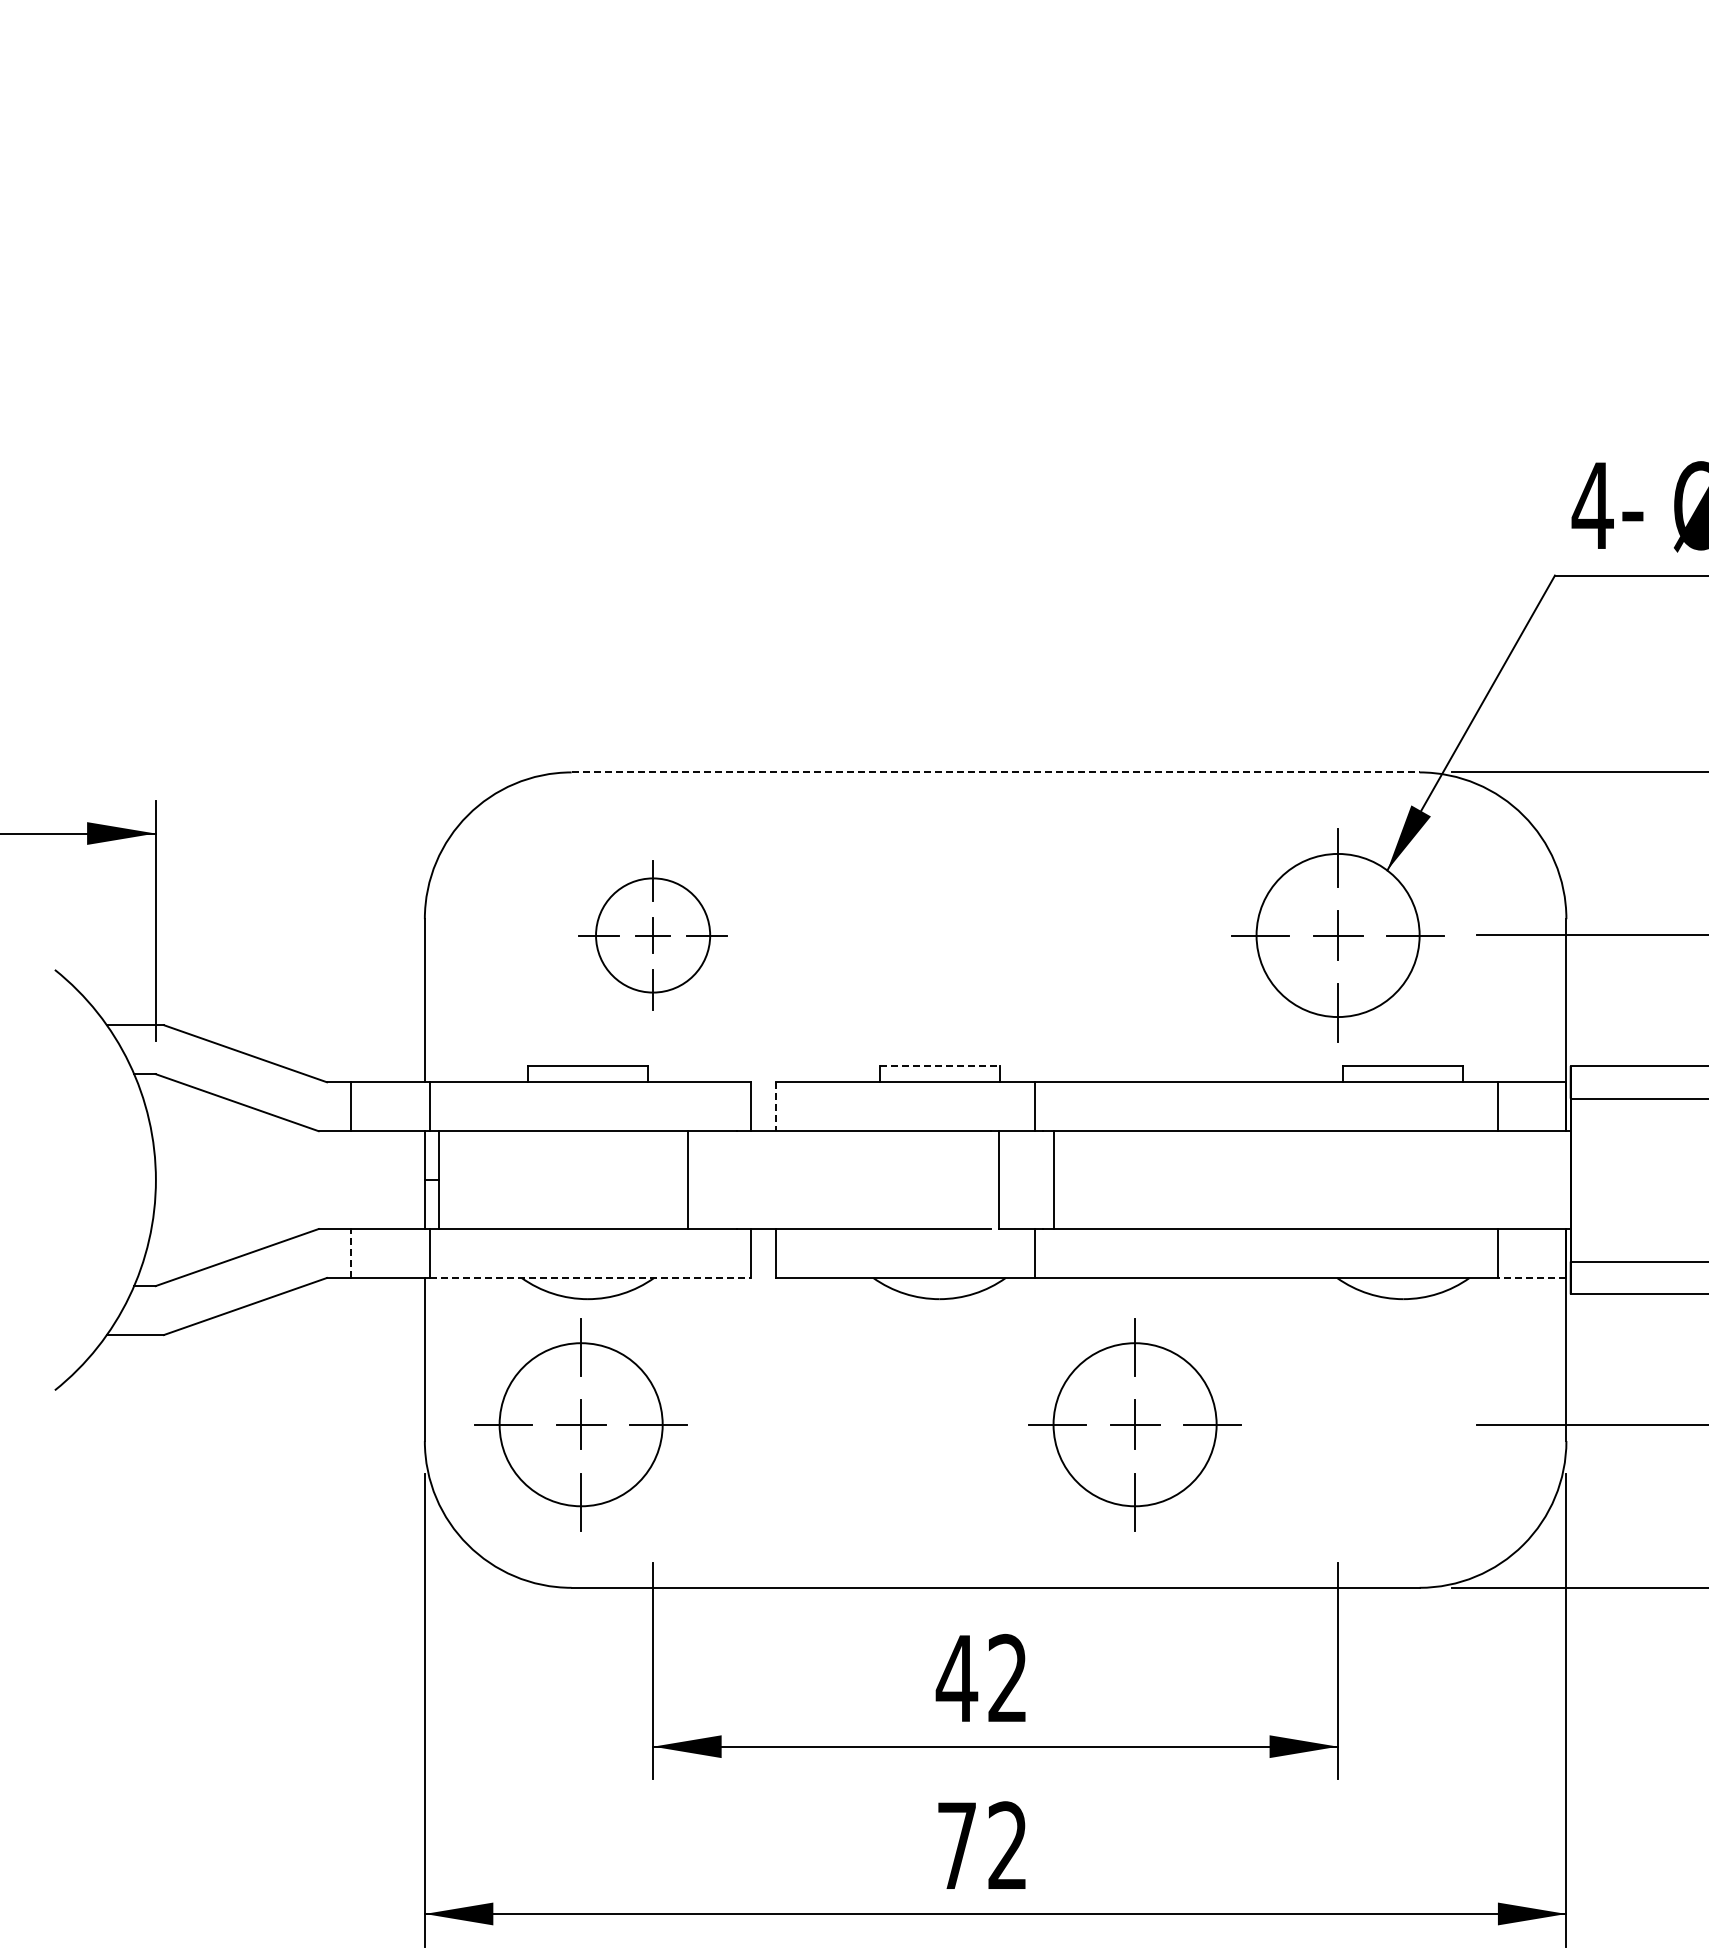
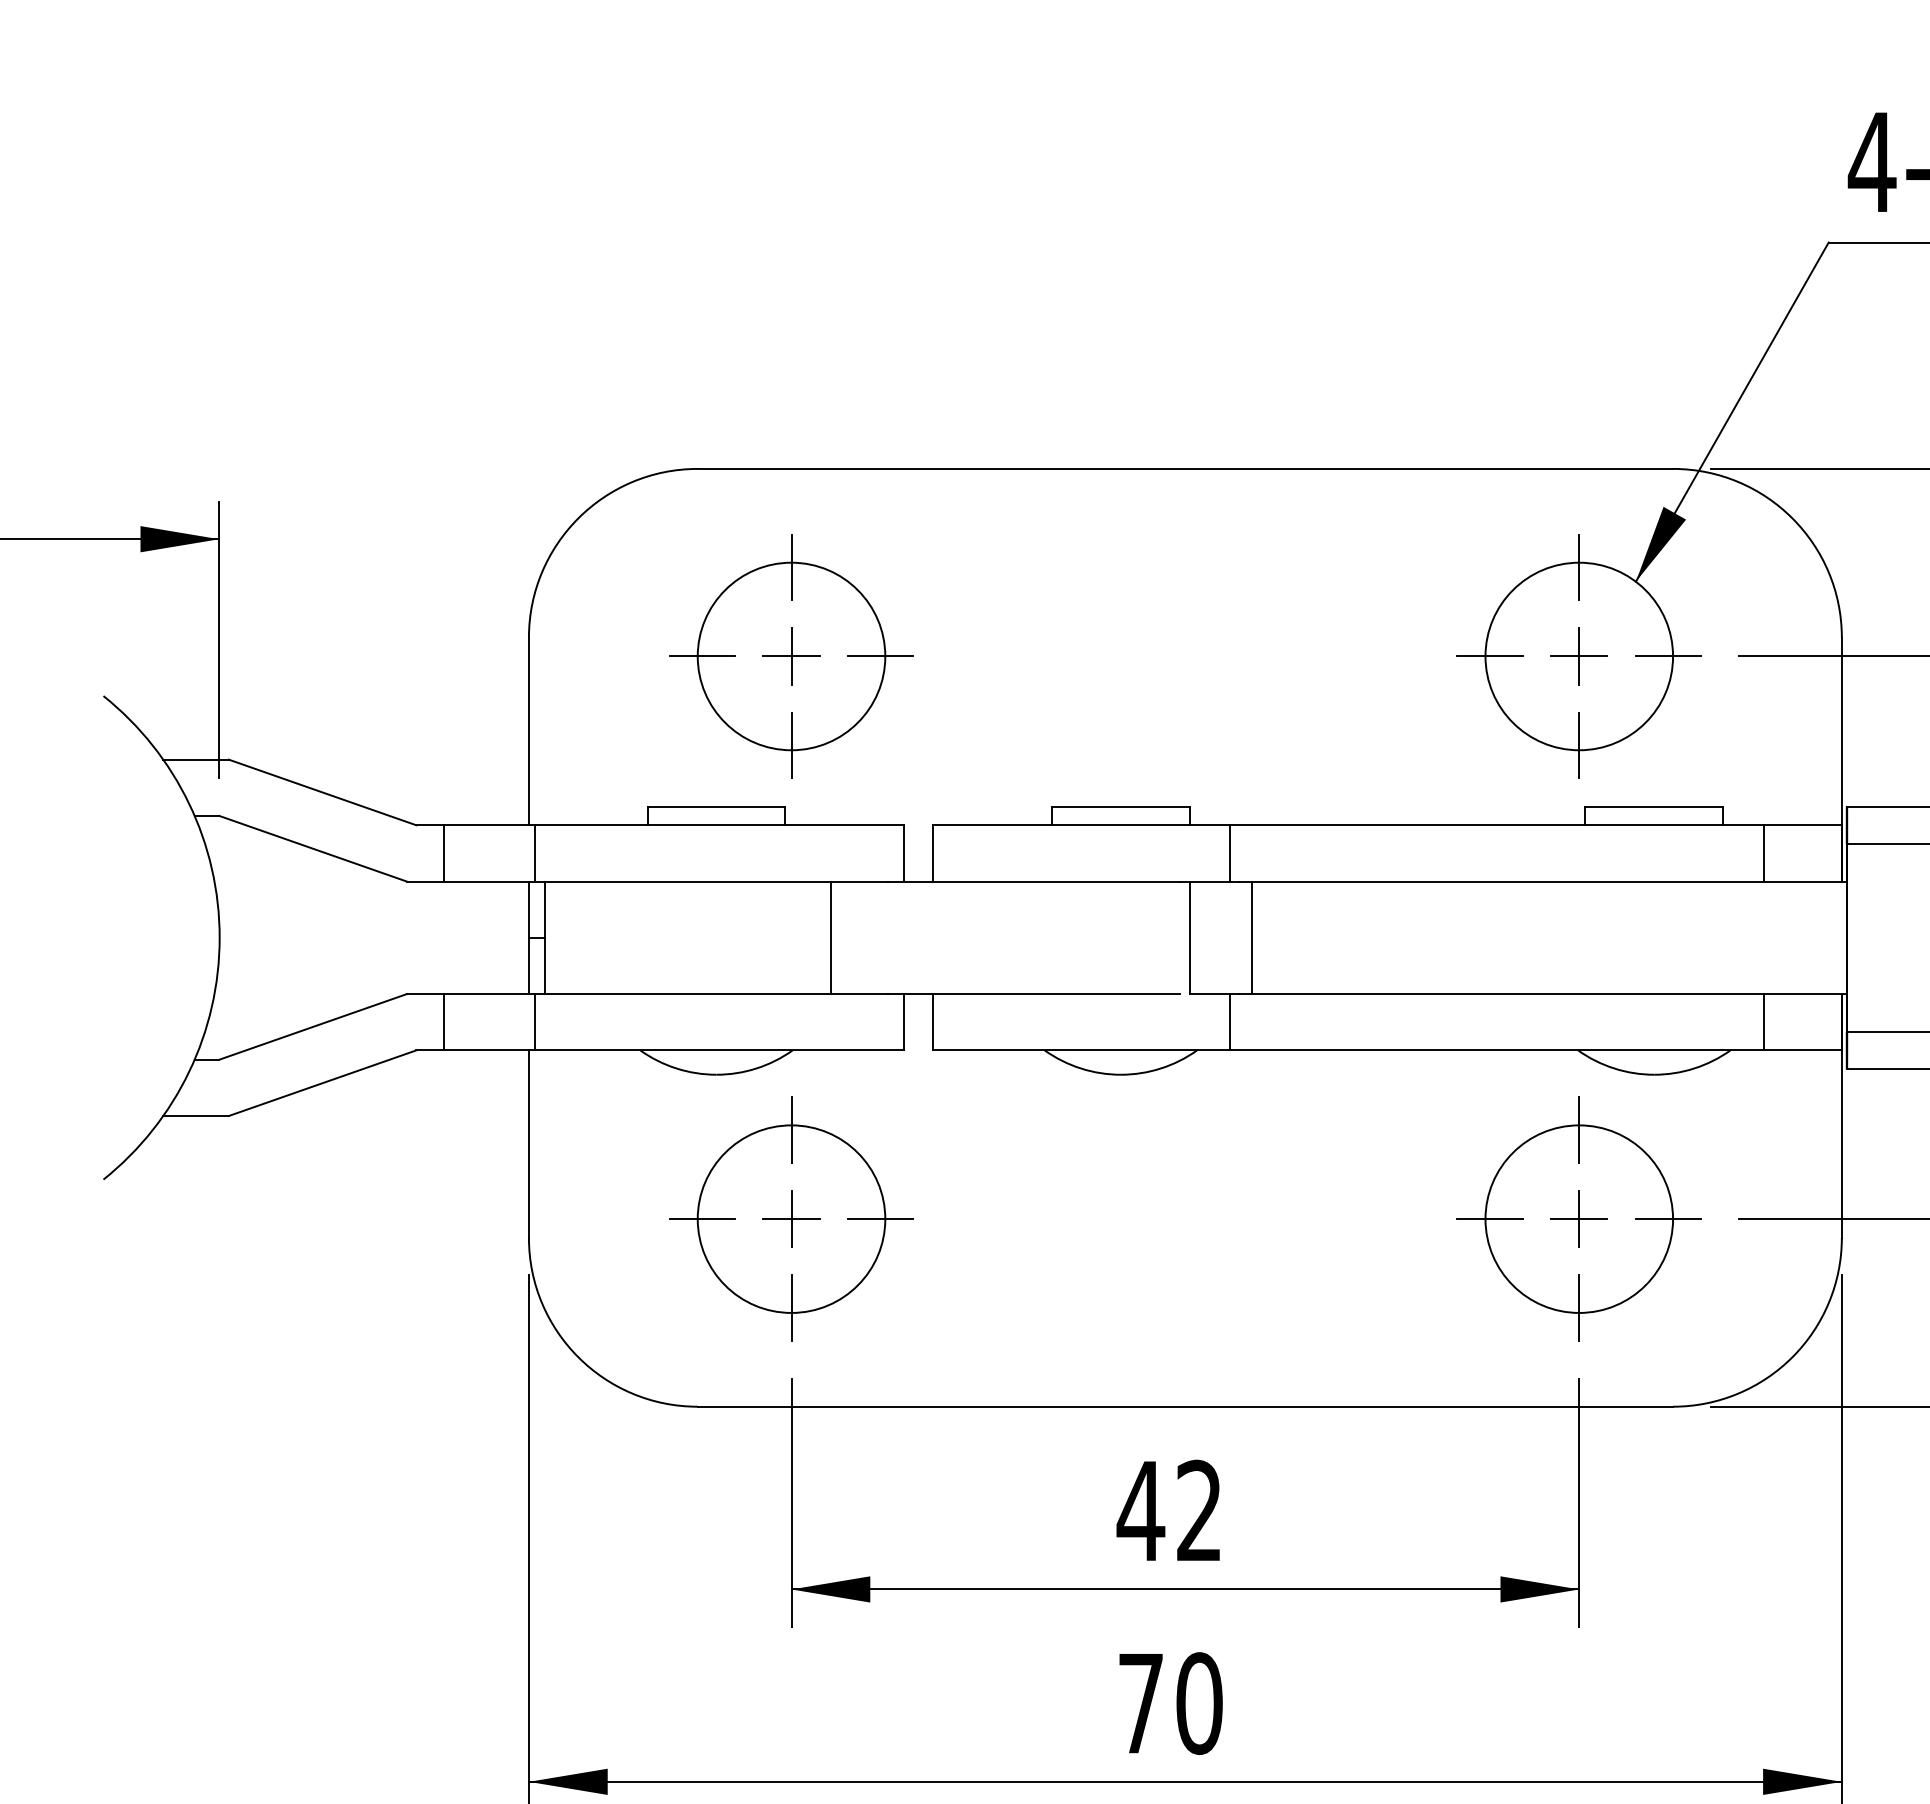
line: (996, 772) -> (1186, 469), dashed -> solid
part: (652, 935) -> (790, 656), size x1.43
line: (939, 1065) -> (1120, 806), dashed -> solid
line: (776, 1107) -> (933, 854), dashed -> solid
line: (350, 1253) -> (443, 1022), dashed -> solid
line: (590, 1277) -> (719, 1049), dashed -> solid
line: (1531, 1277) -> (1801, 1049), dashed -> solid
part: (580, 1424) -> (790, 1218), moved
part: (1134, 1424) -> (1578, 1218), moved
text: (1008, 1845) -> (1200, 1703), 72 -> 70

